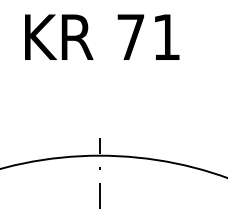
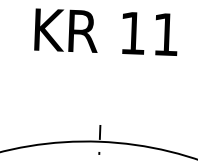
text: (130, 36) -> (132, 32), 71 -> 11

